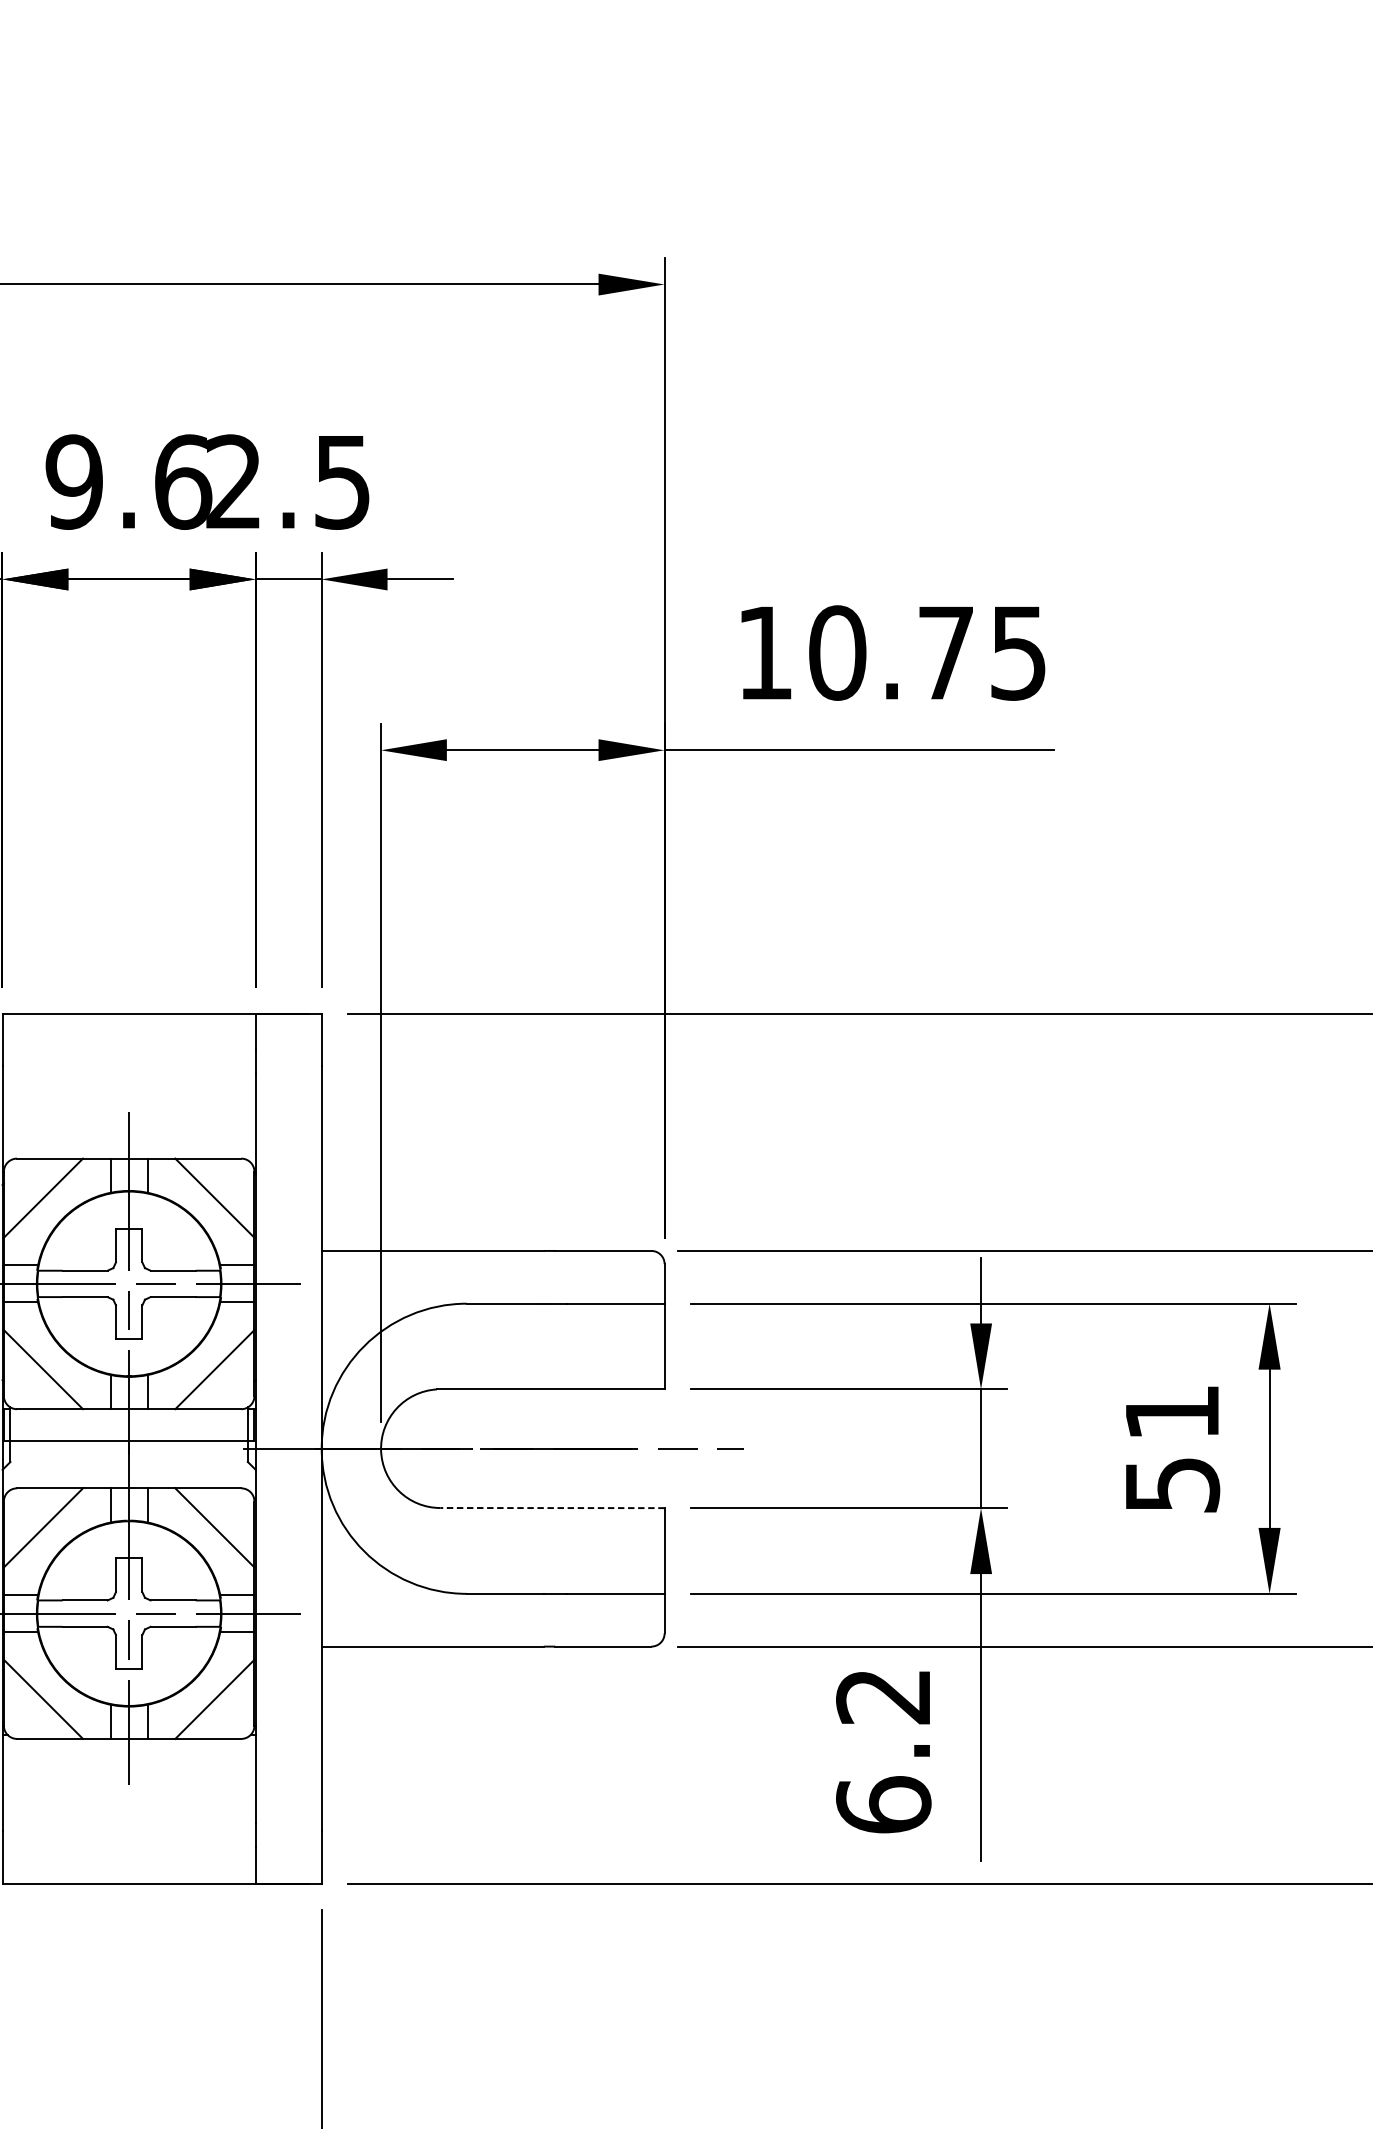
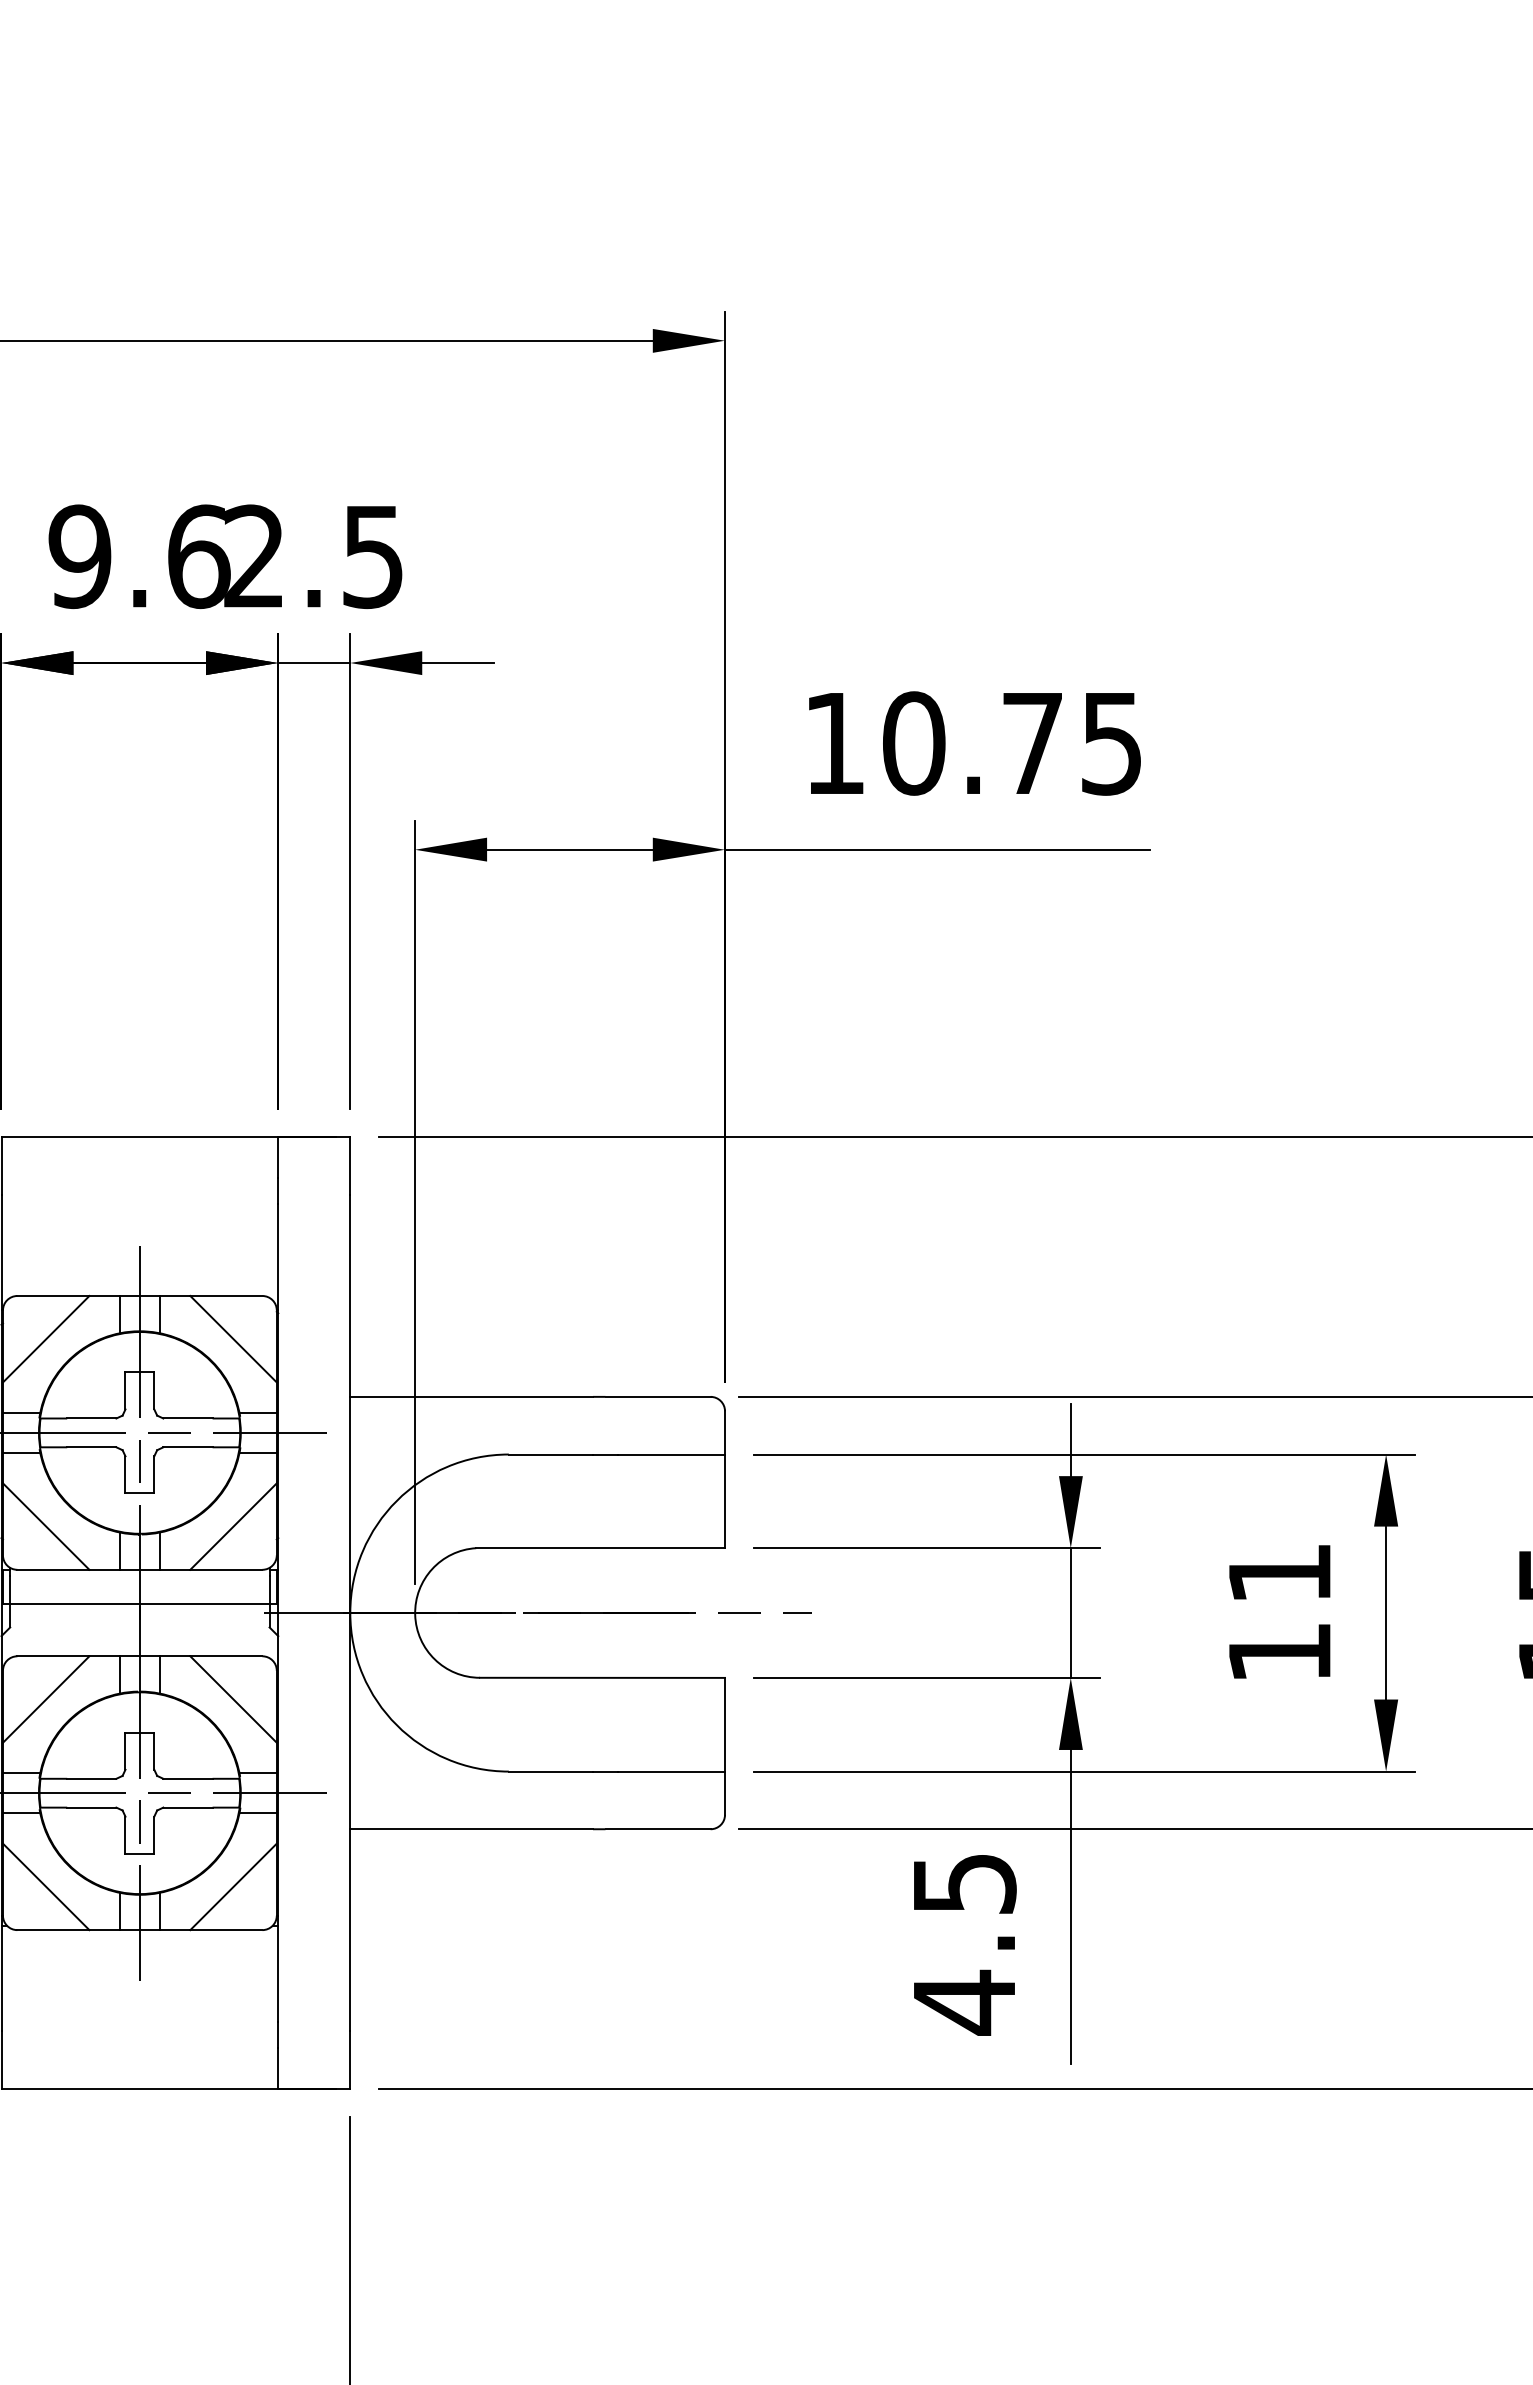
text: (1172, 1484) -> (1280, 1652), 51 -> 11
line: (552, 1507) -> (602, 1677), dashed -> solid
text: (883, 1752) -> (964, 1945), 6.2 -> 4.5

